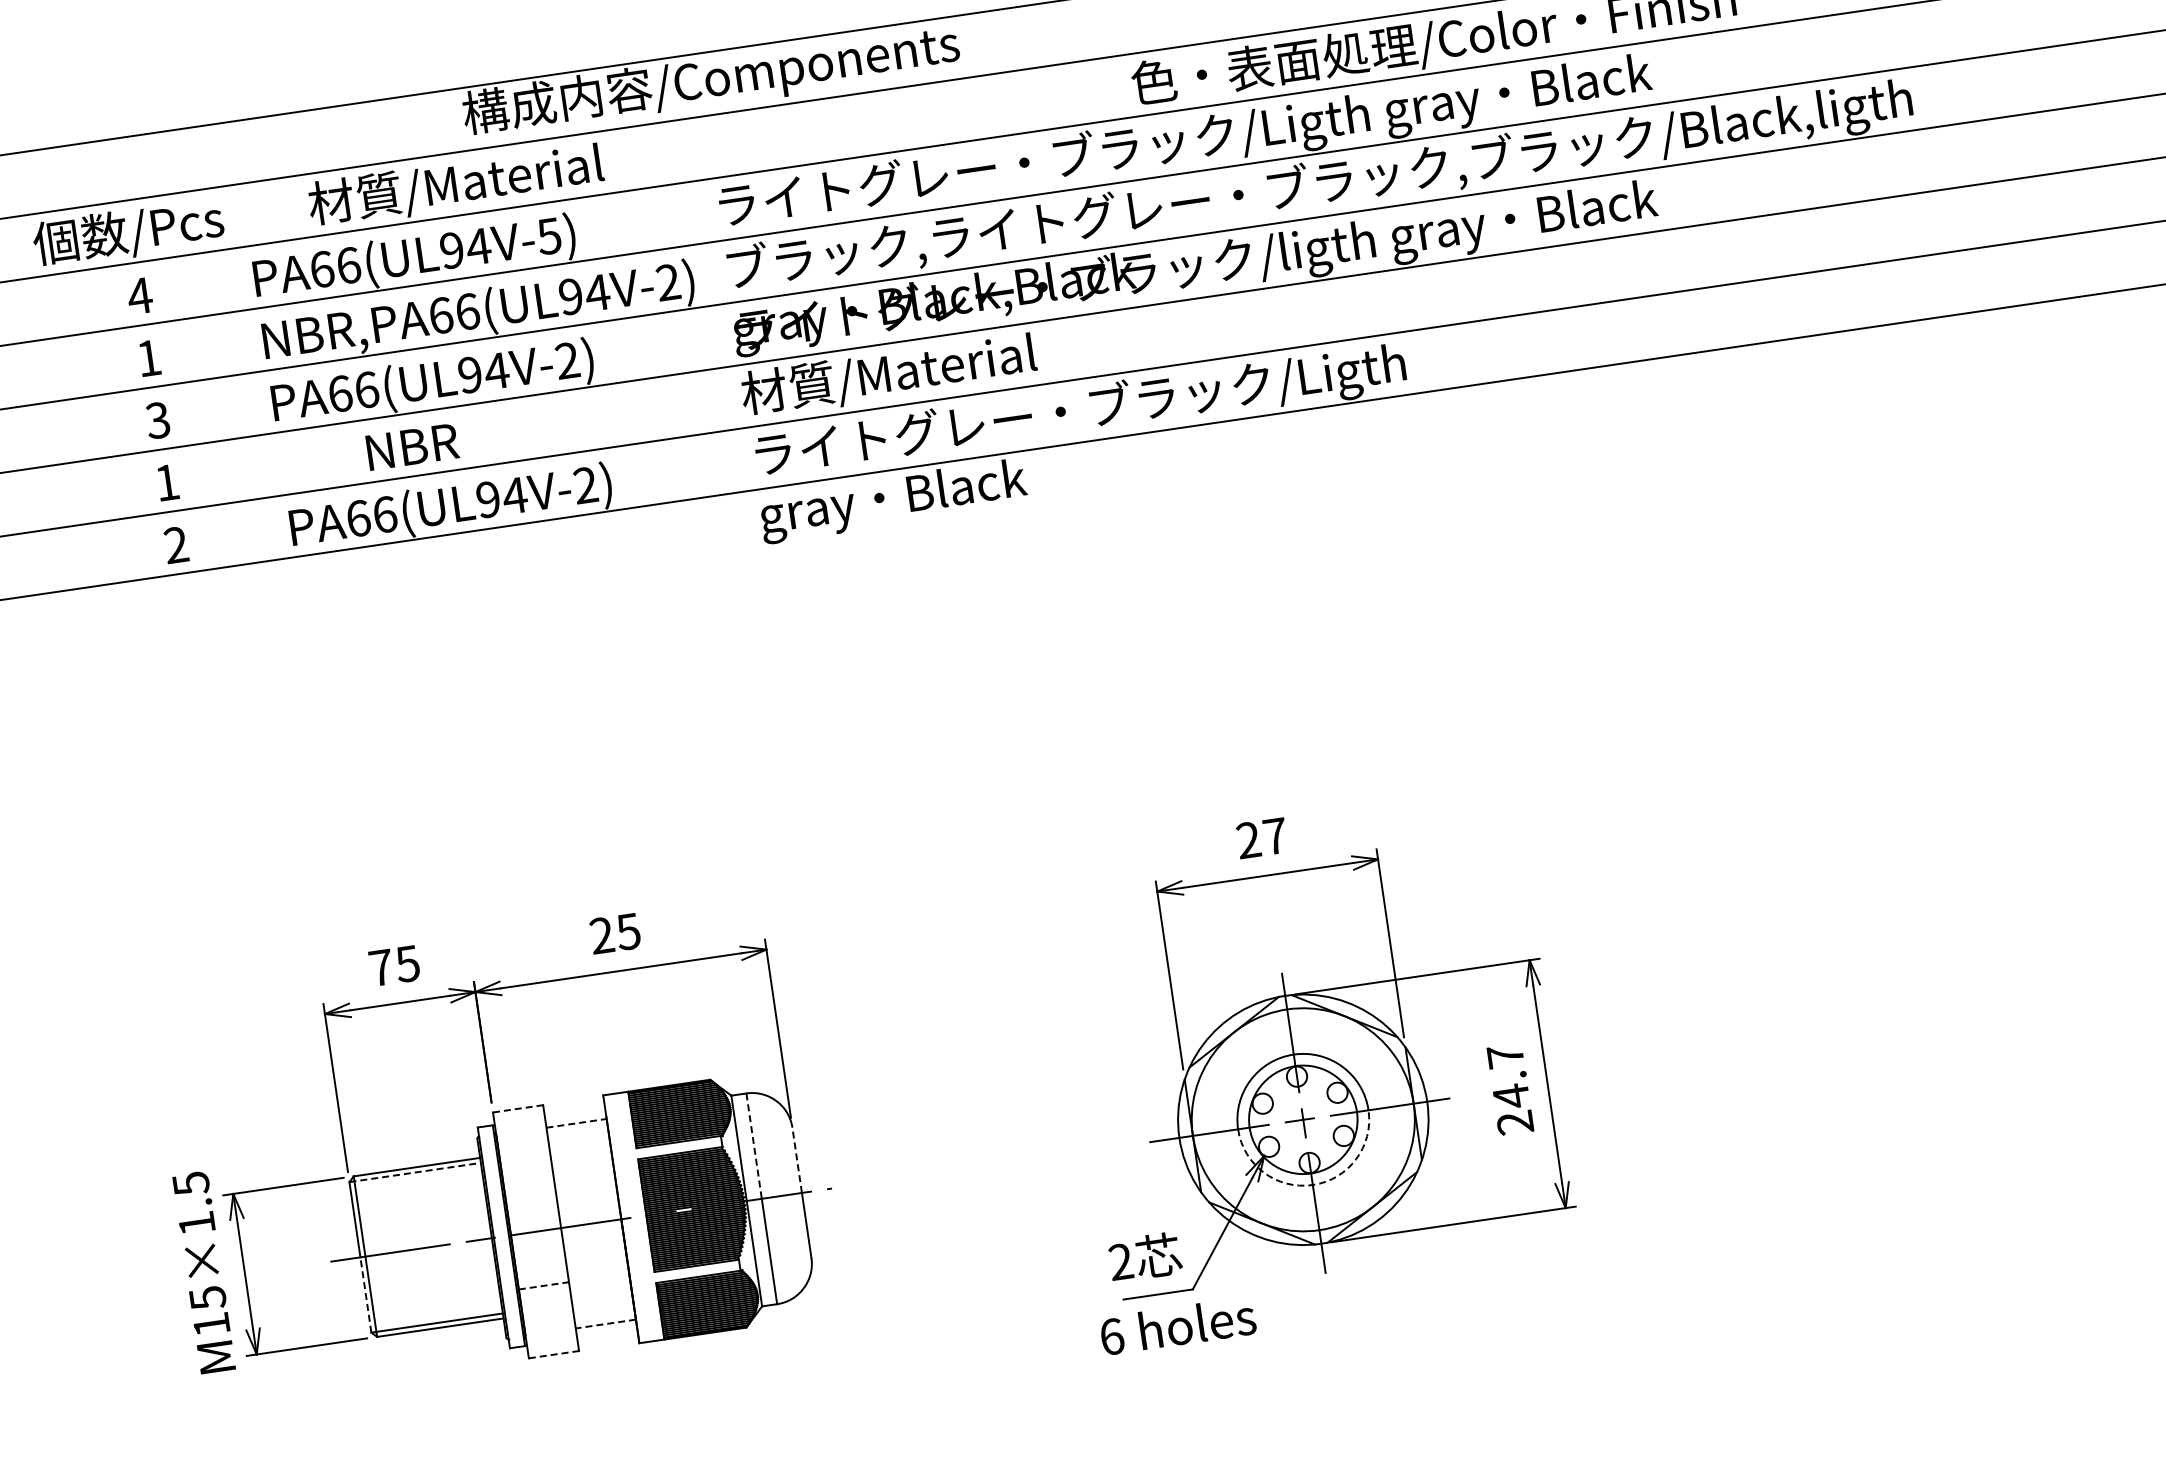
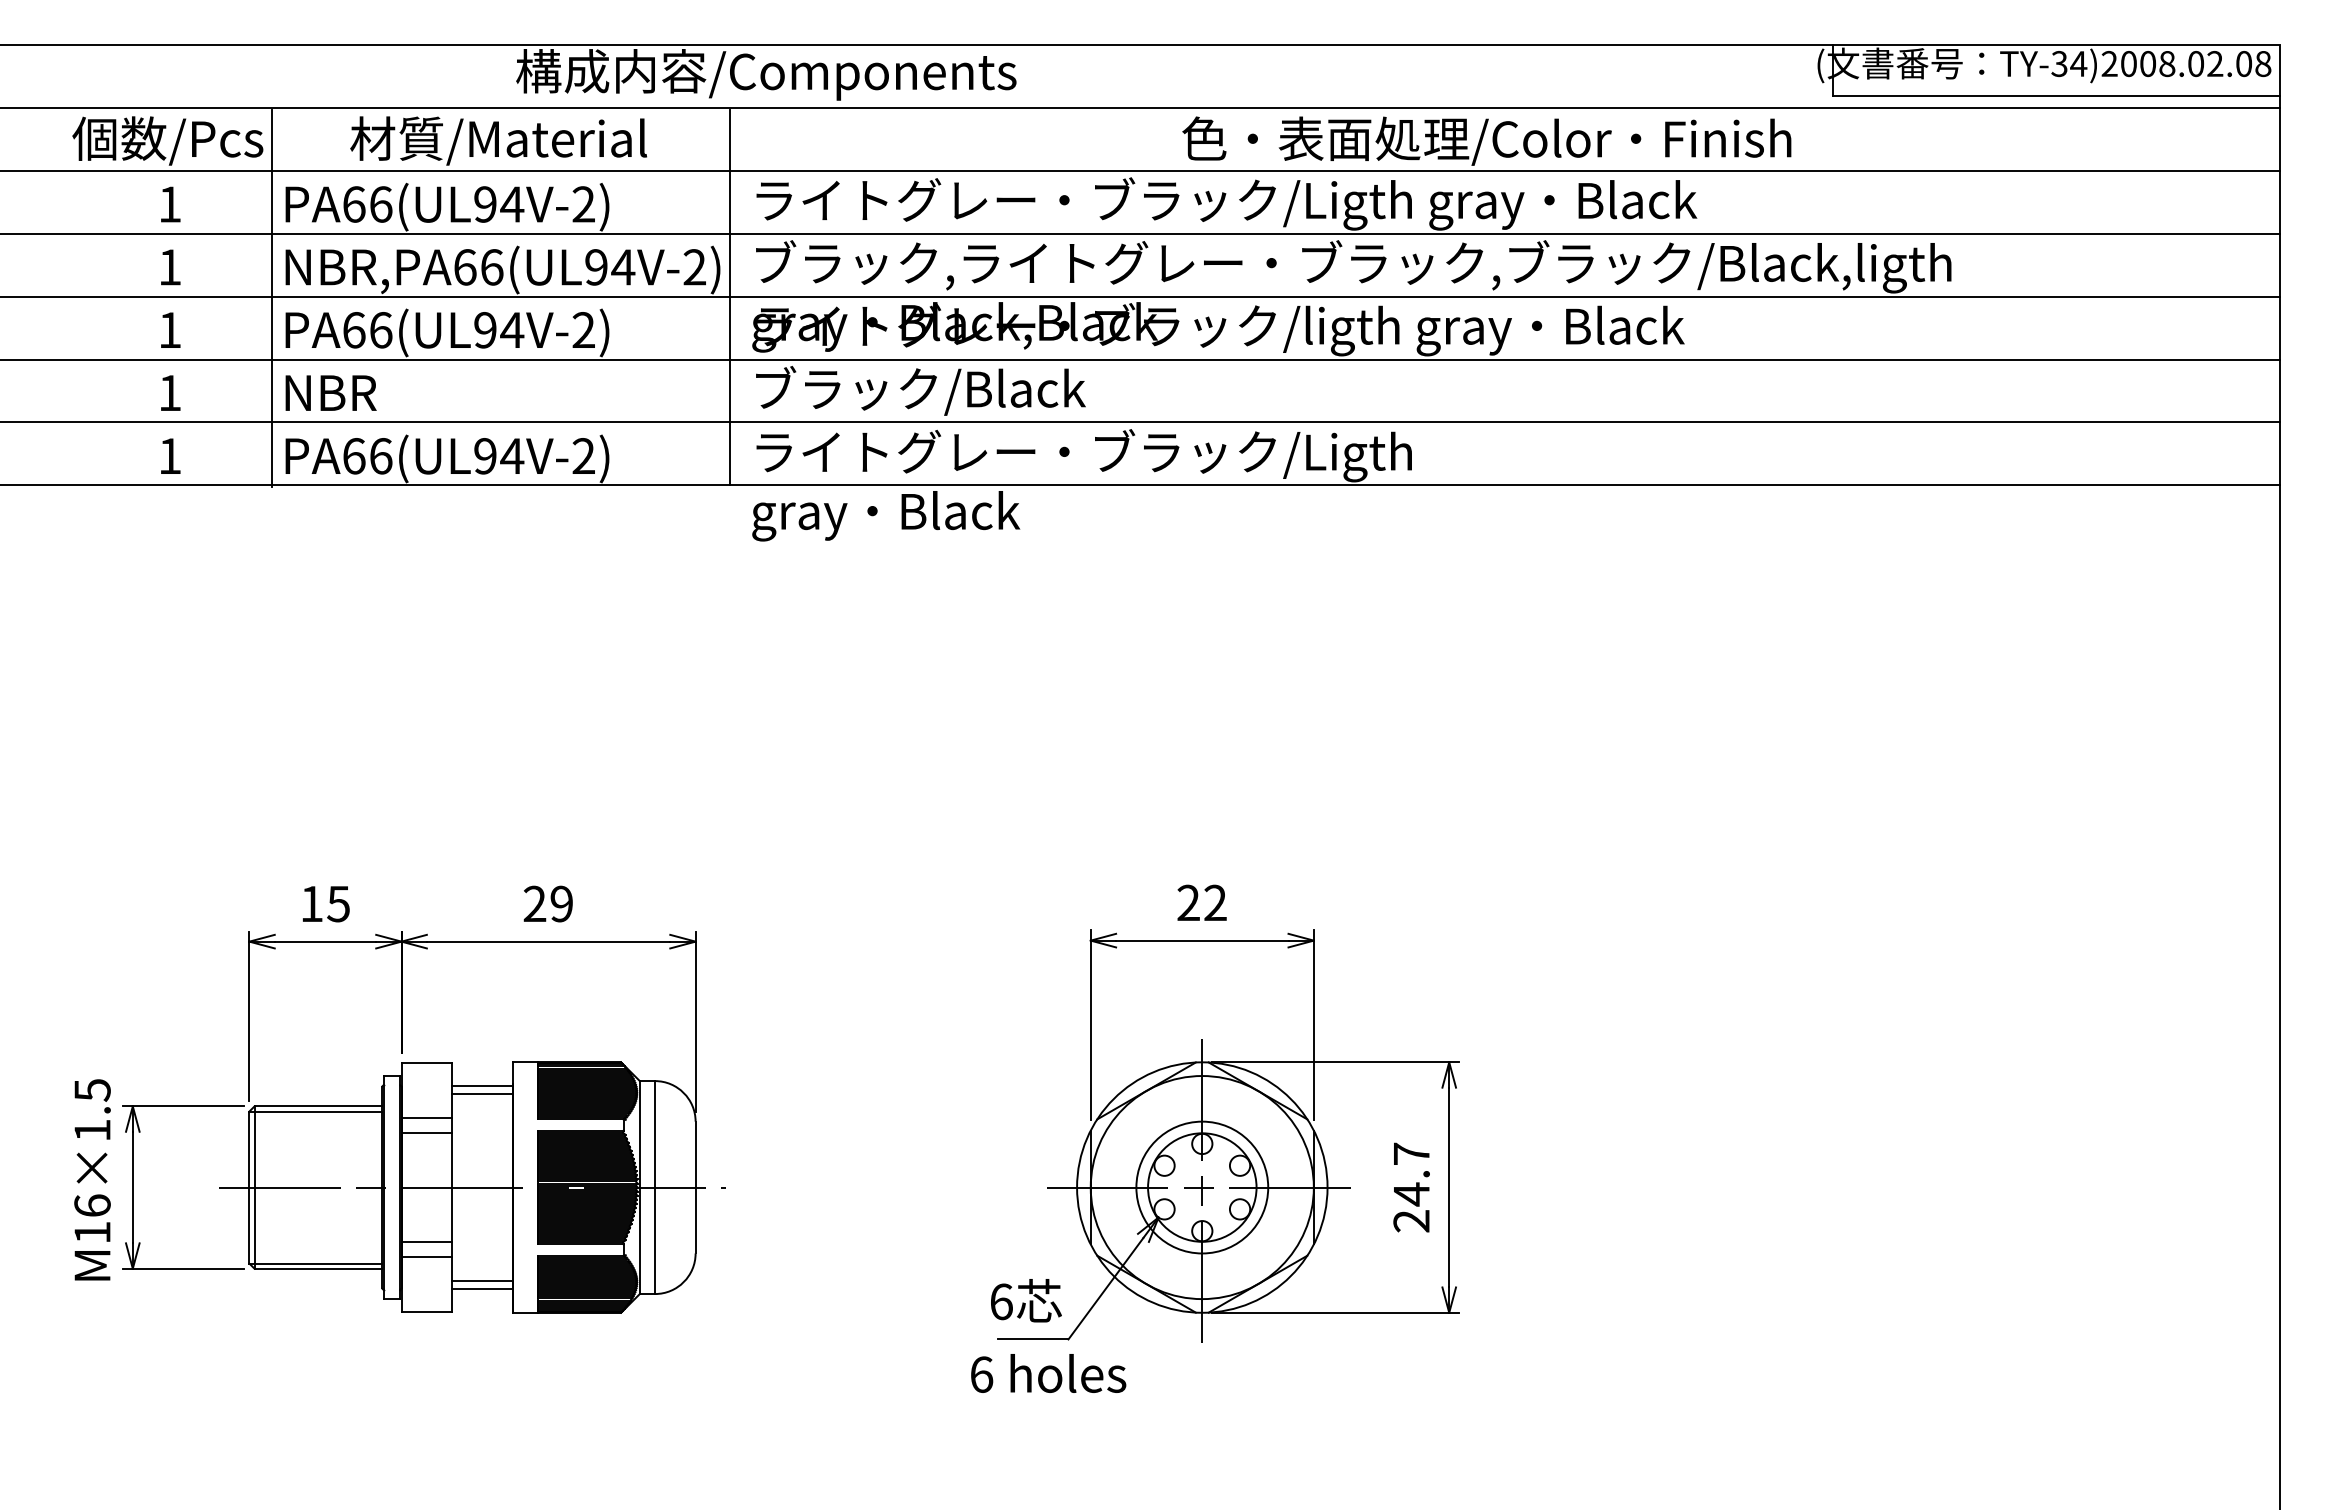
text: (549, 236) -> (583, 204), PA66(UL94V-5) -> PA66(UL94V-2)
text: (139, 296) -> (169, 204), 4 -> 1
line: (707, 307) -> (730, 297), added
text: (907, 372) -> (918, 390), 材質/Material -> ブラック/Black
line: (253, 374) -> (271, 298), added
text: (157, 420) -> (169, 330), 3 -> 1
text: (411, 446) -> (330, 392), moved
text: (176, 544) -> (170, 455), 2 -> 1
text: (1275, 835) -> (1215, 902), 27 -> 22
text: (628, 931) -> (561, 903), 25 -> 29
text: (381, 967) -> (312, 903), 75 -> 15
line: (518, 1108) -> (427, 1063), dashed -> solid
line: (577, 1123) -> (483, 1086), dashed -> solid
line: (577, 1130) -> (482, 1093), added
line: (754, 1146) -> (655, 1134), dashed -> solid
line: (797, 1160) -> (695, 1154), dashed -> solid
line: (525, 1163) -> (426, 1118), added
line: (415, 1172) -> (316, 1111), dashed -> solid
line: (527, 1177) -> (426, 1132), added
arc: (1313, 1185) -> (1202, 1253), dashed -> solid
text: (1121, 1261) -> (1001, 1301), 2 -> 6
line: (544, 1286) -> (427, 1242), dashed -> solid
line: (365, 1294) -> (249, 1225), dashed -> solid
text: (207, 1297) -> (92, 1205), M15×1.5 -> M16×1.5
line: (545, 1300) -> (426, 1256), added
line: (604, 1316) -> (482, 1281), added
line: (605, 1323) -> (482, 1288), dashed -> solid
line: (554, 1354) -> (427, 1311), dashed -> solid

